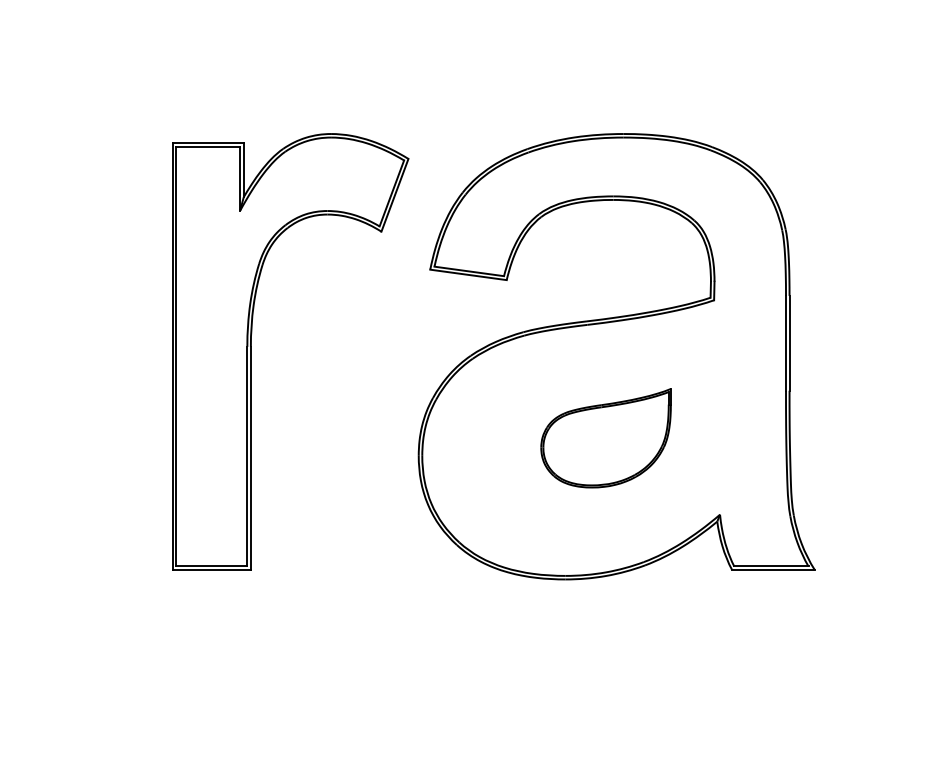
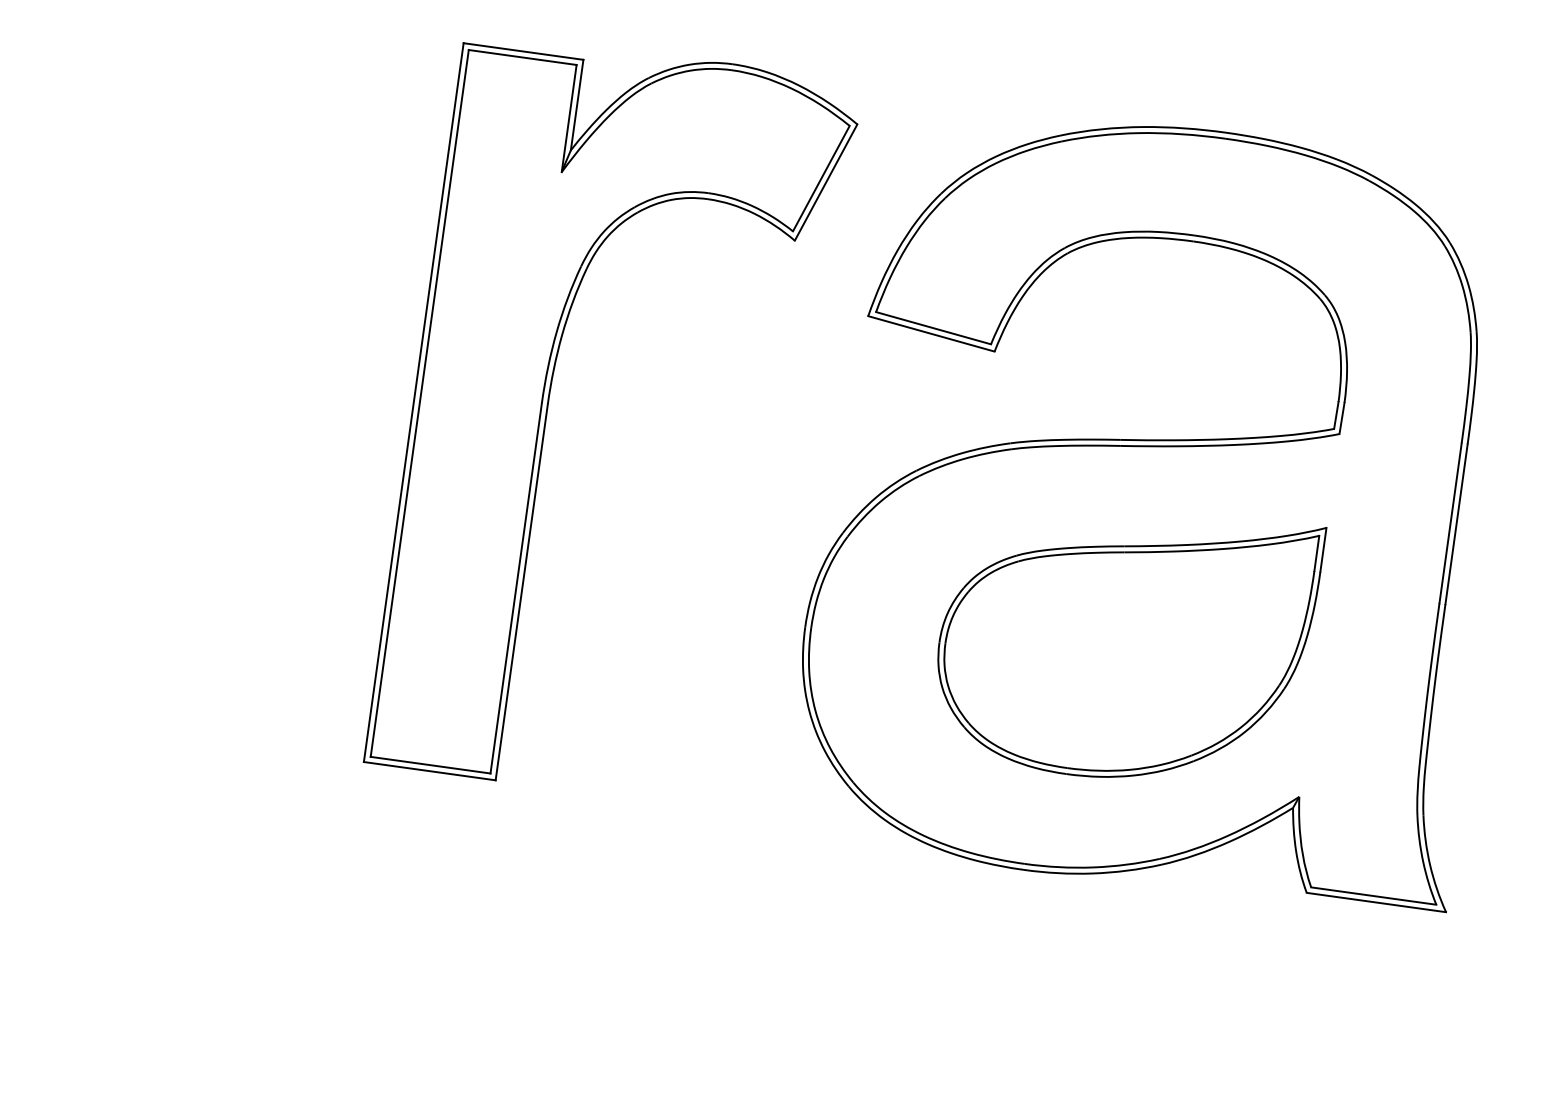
part: (605, 438) -> (1124, 641), size x1.67

